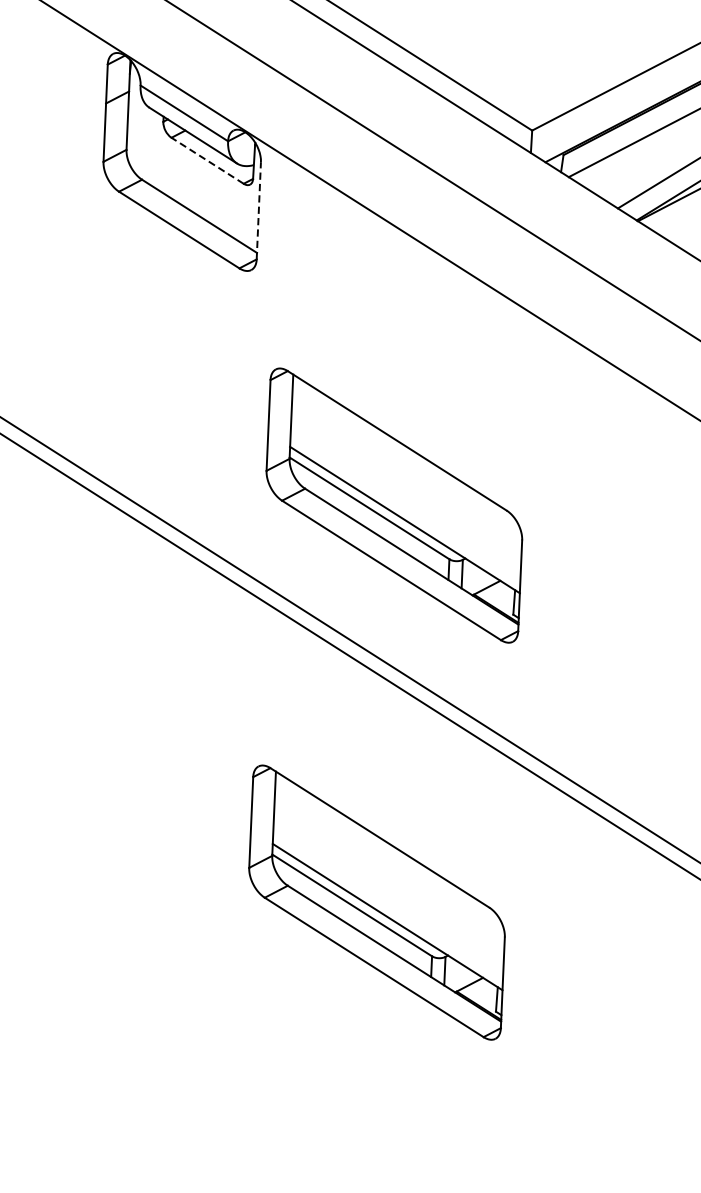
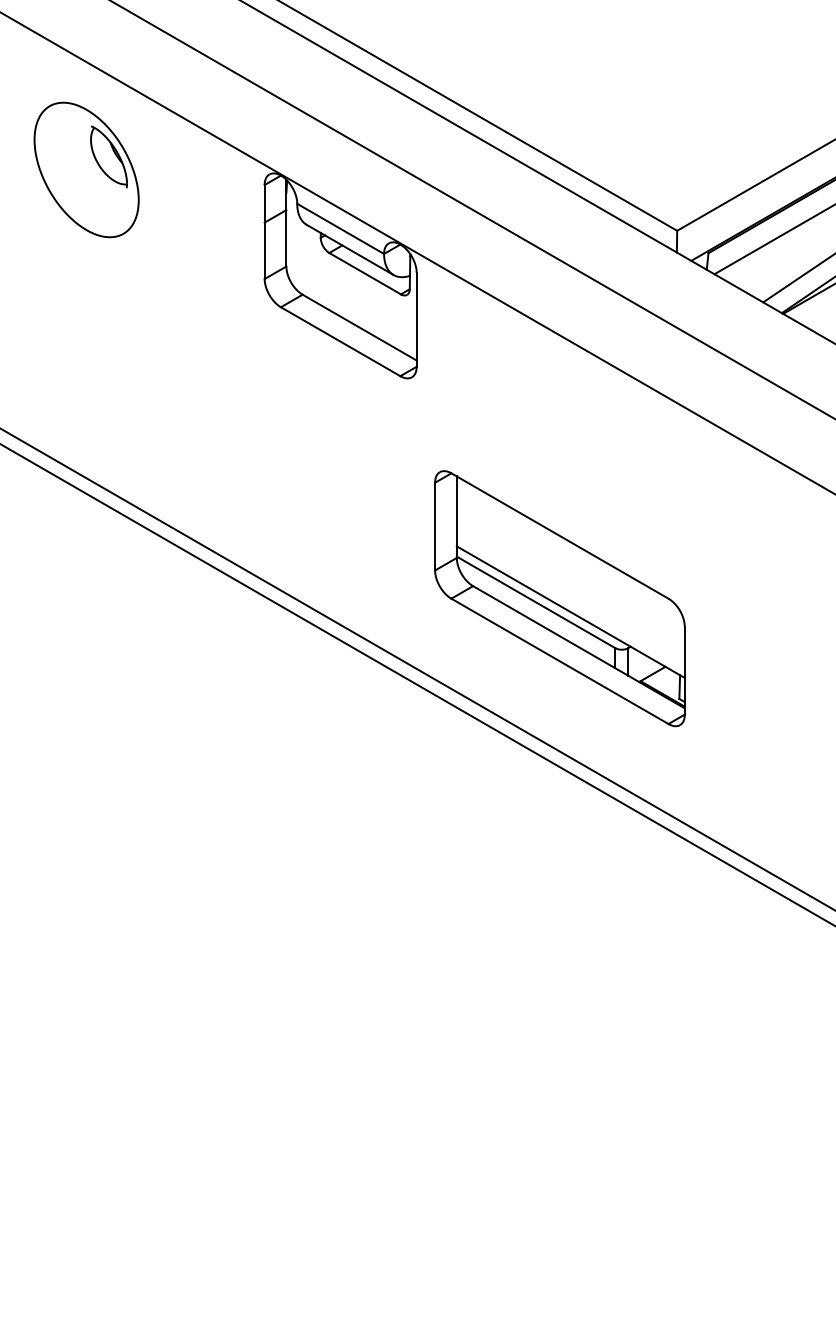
line: (206, 160) -> (364, 273), dashed -> solid
line: (258, 210) -> (416, 319), dashed -> solid
part: (376, 902) -> (559, 982), removed

